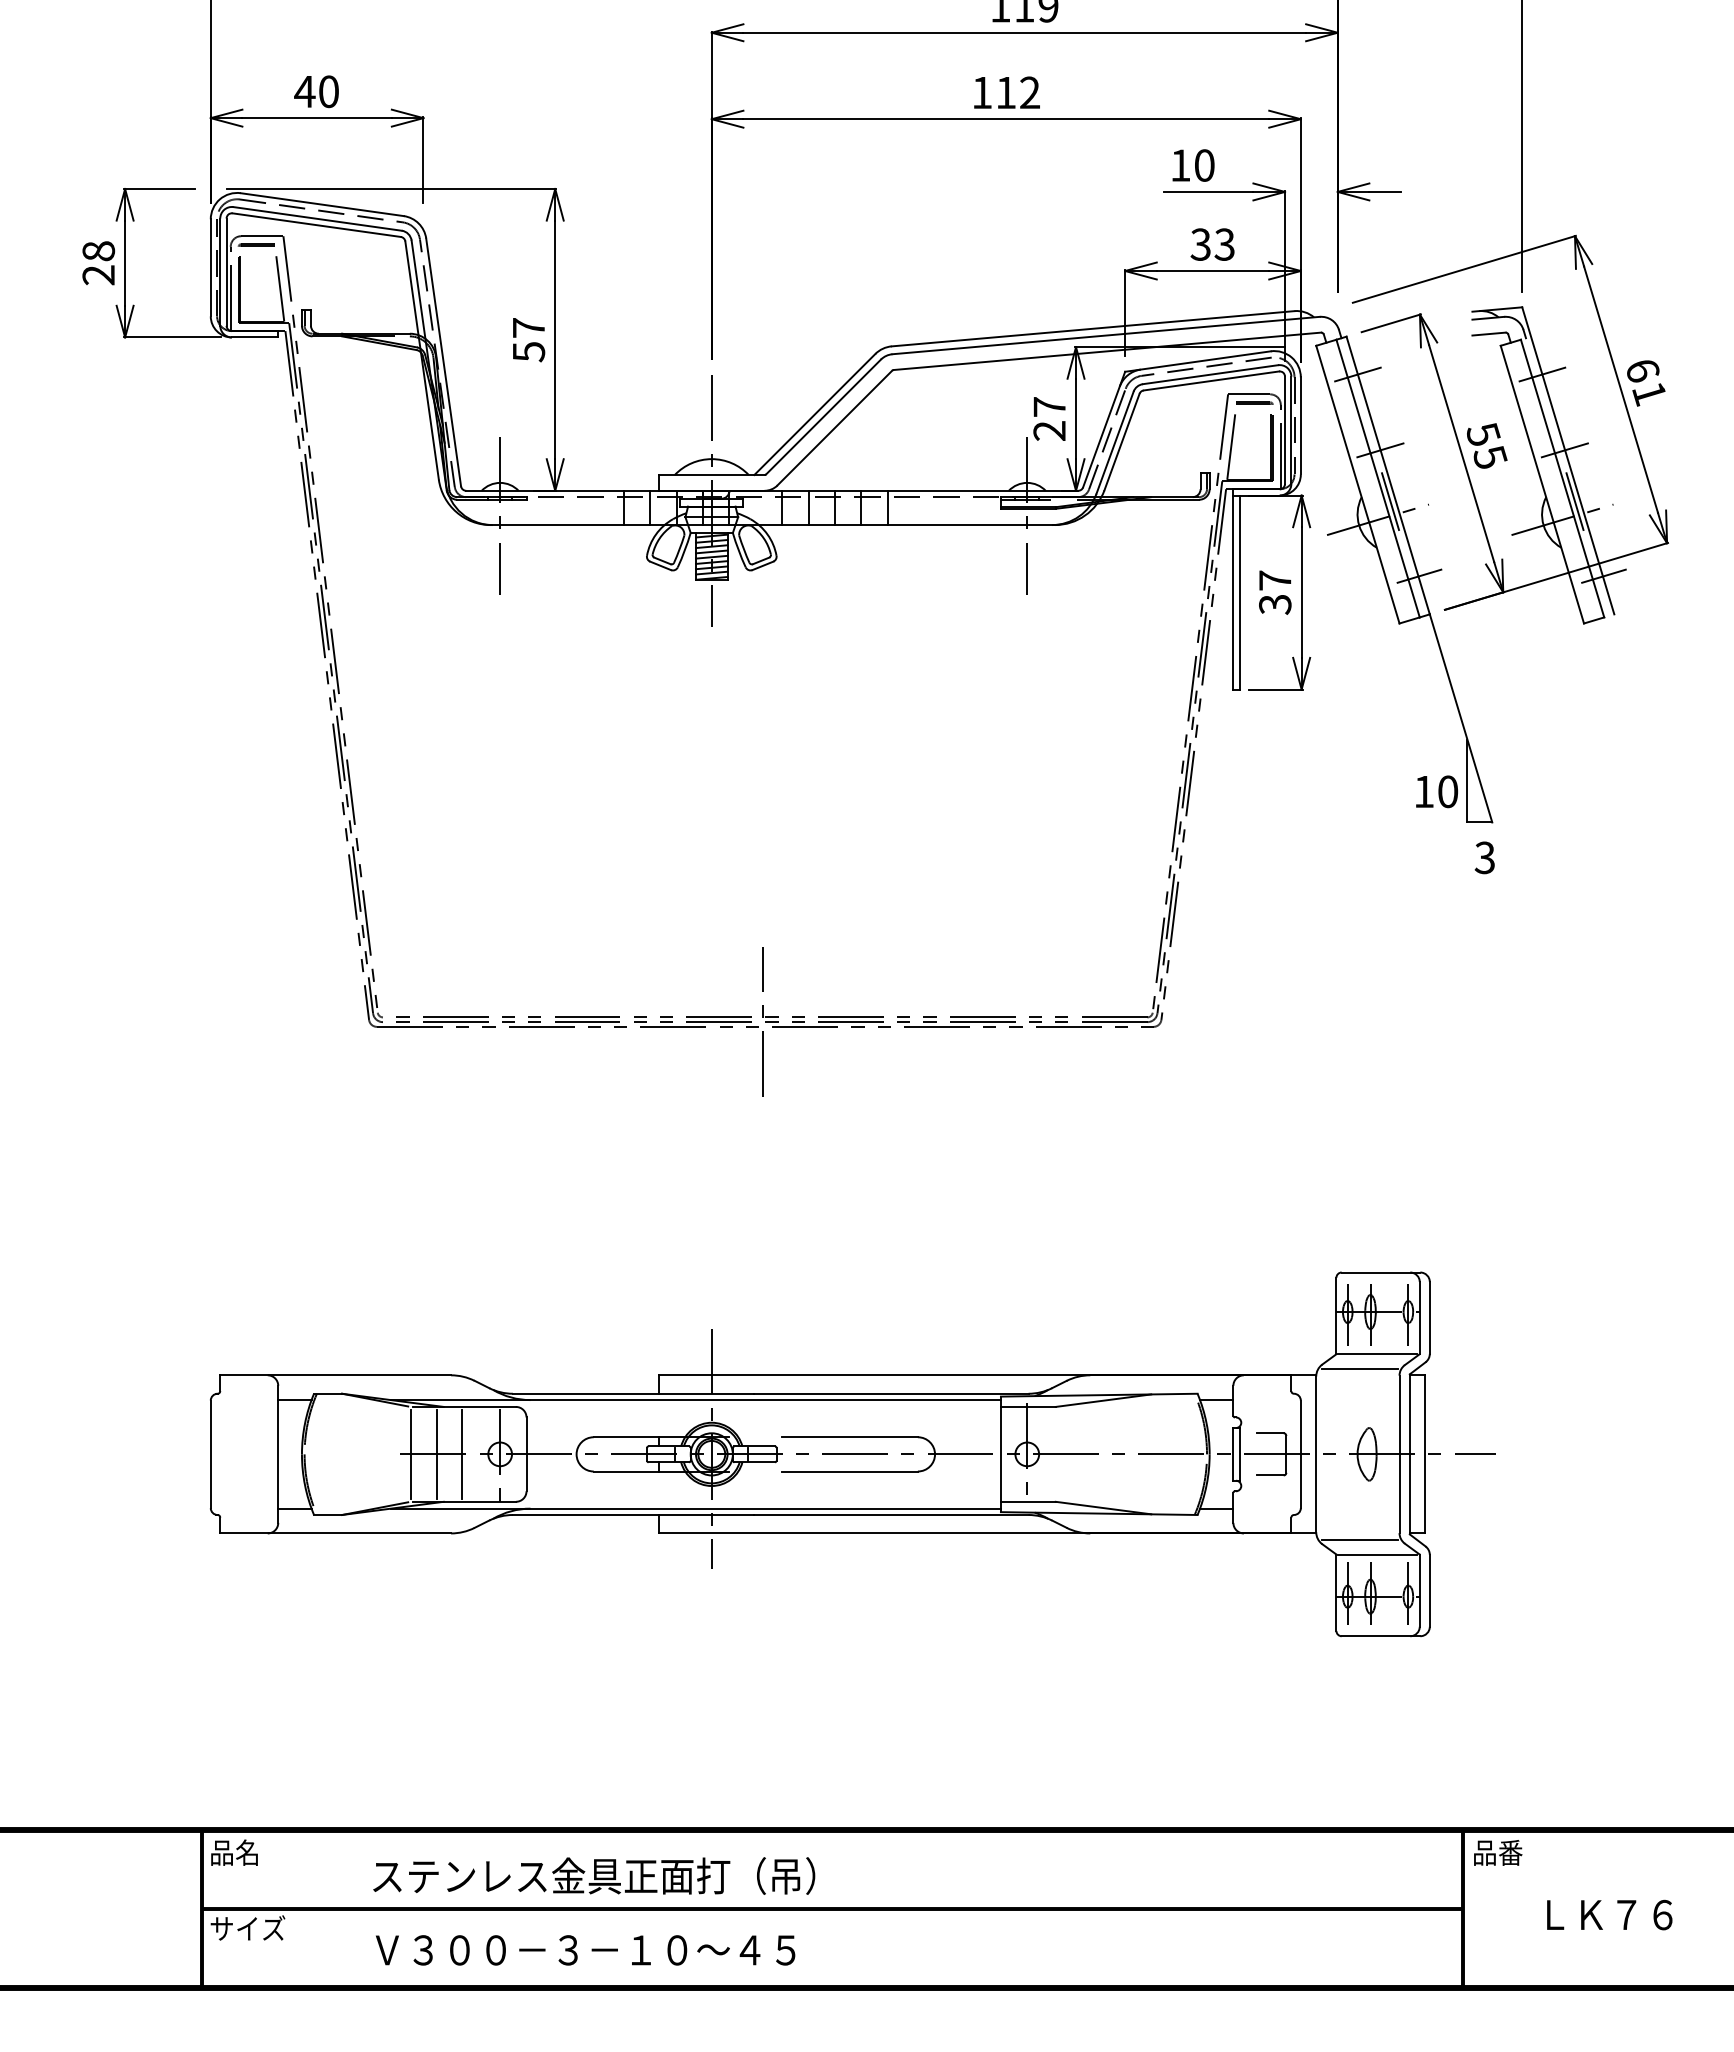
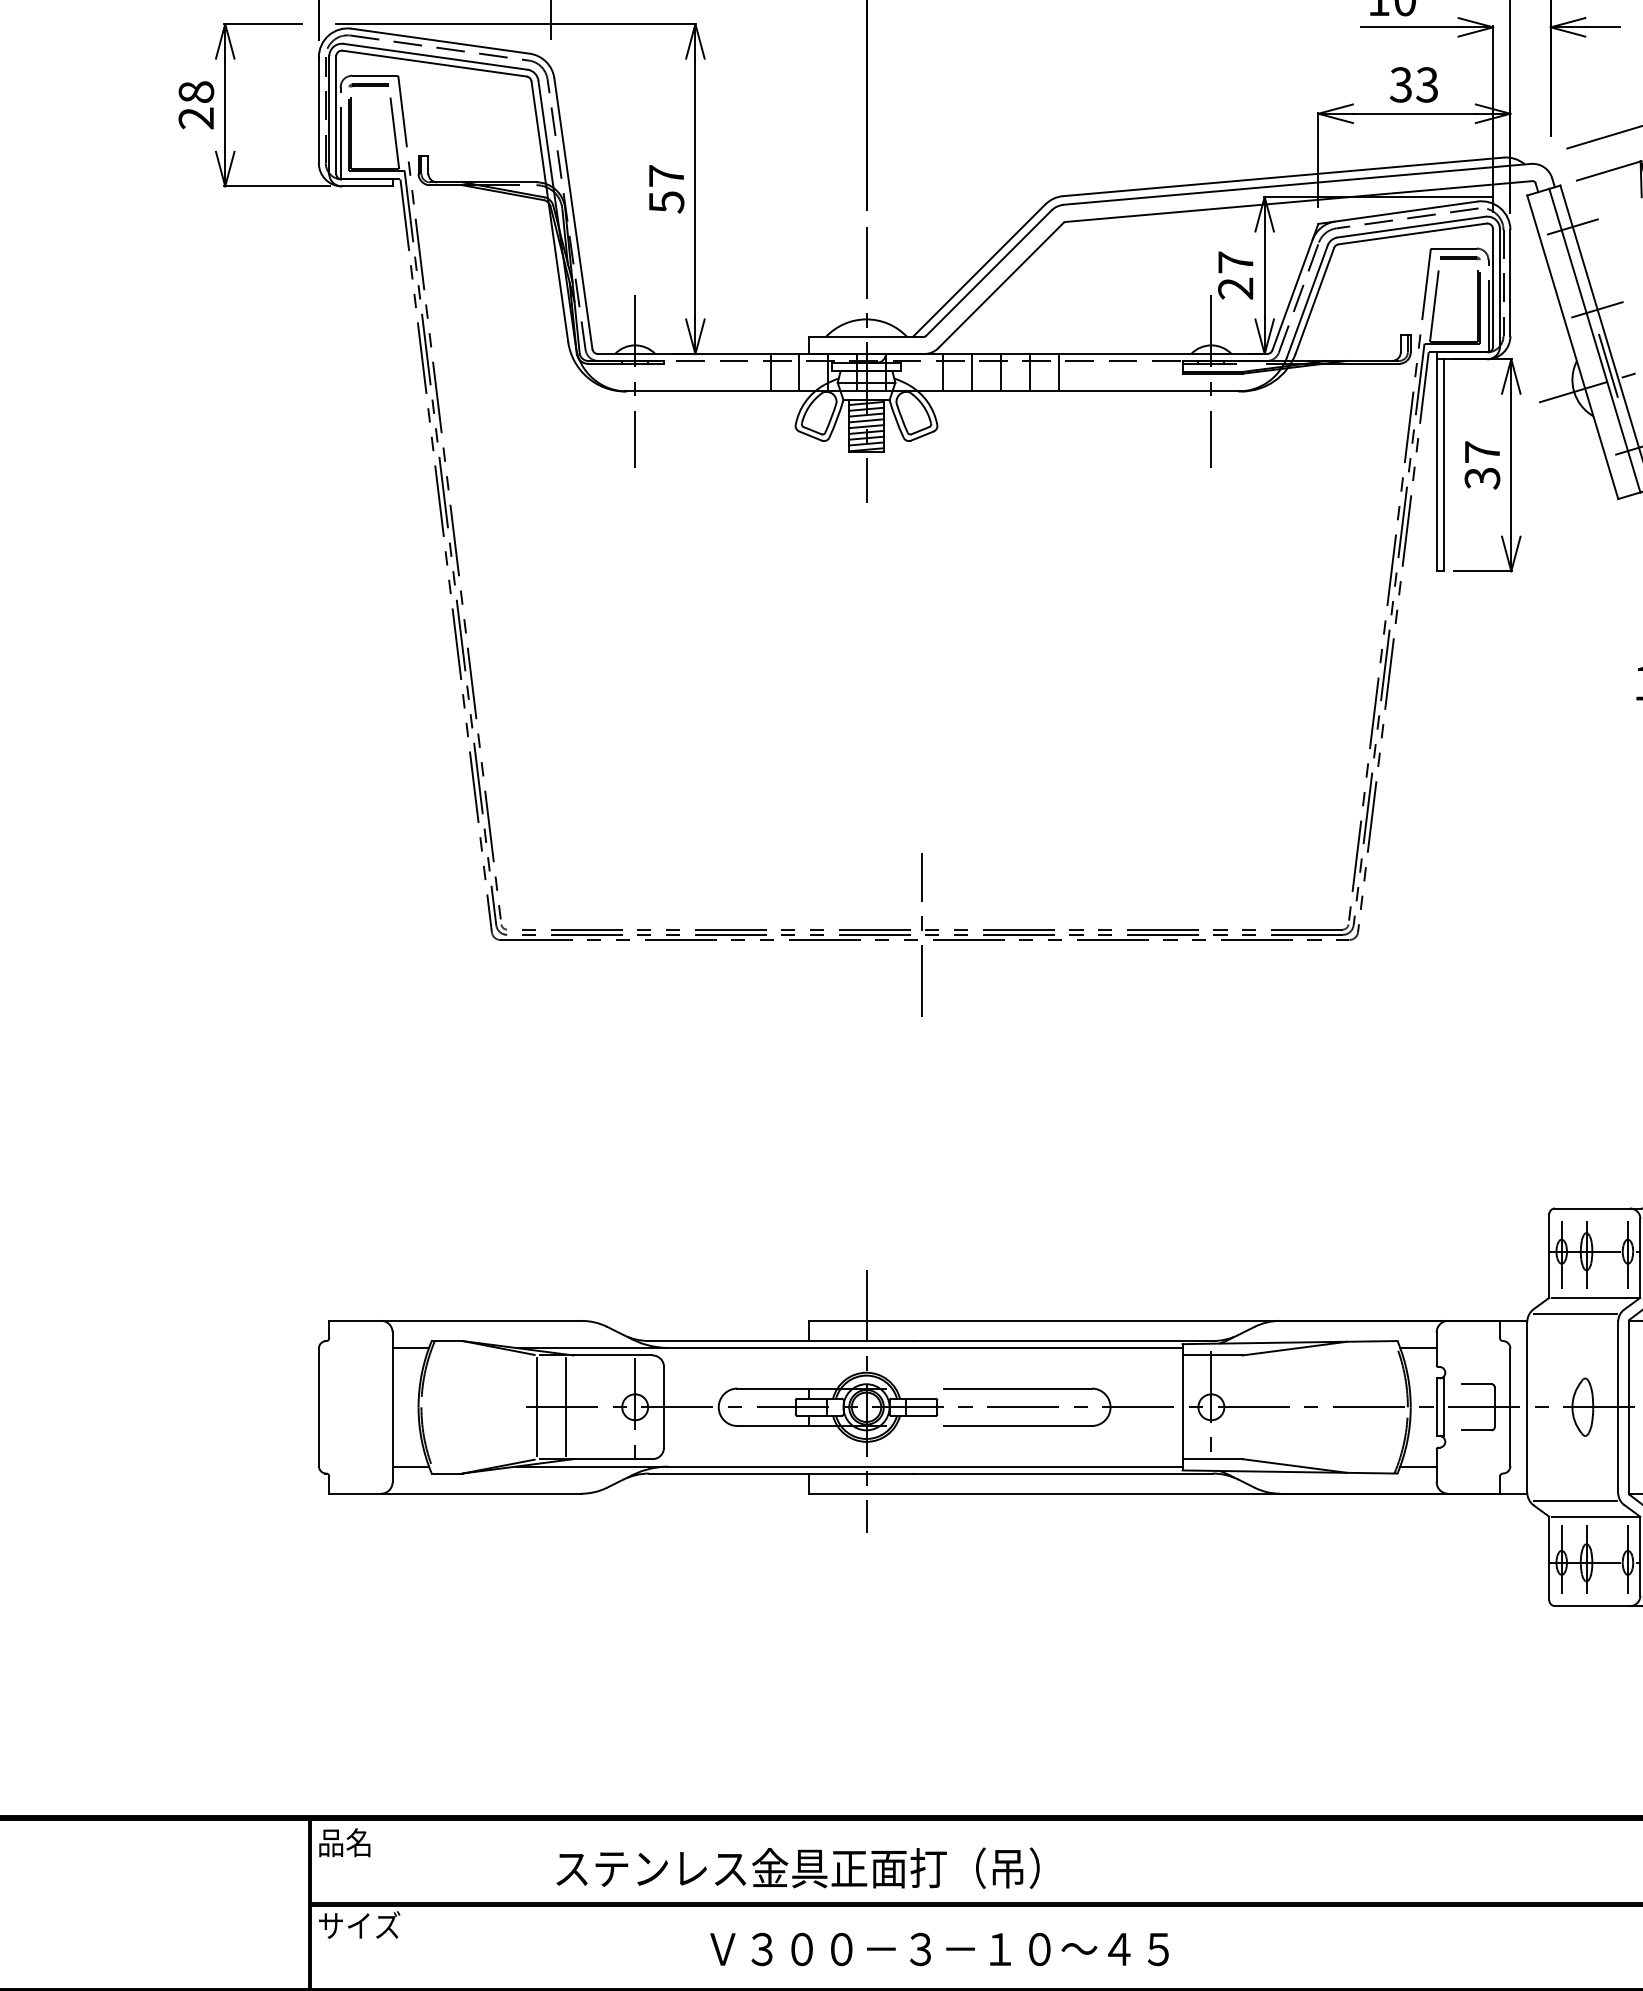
line: (462, 1454) -> (594, 1407), removed
text: (594, 1875) -> (798, 1867), moved
text: (585, 1950) -> (939, 1949), moved

